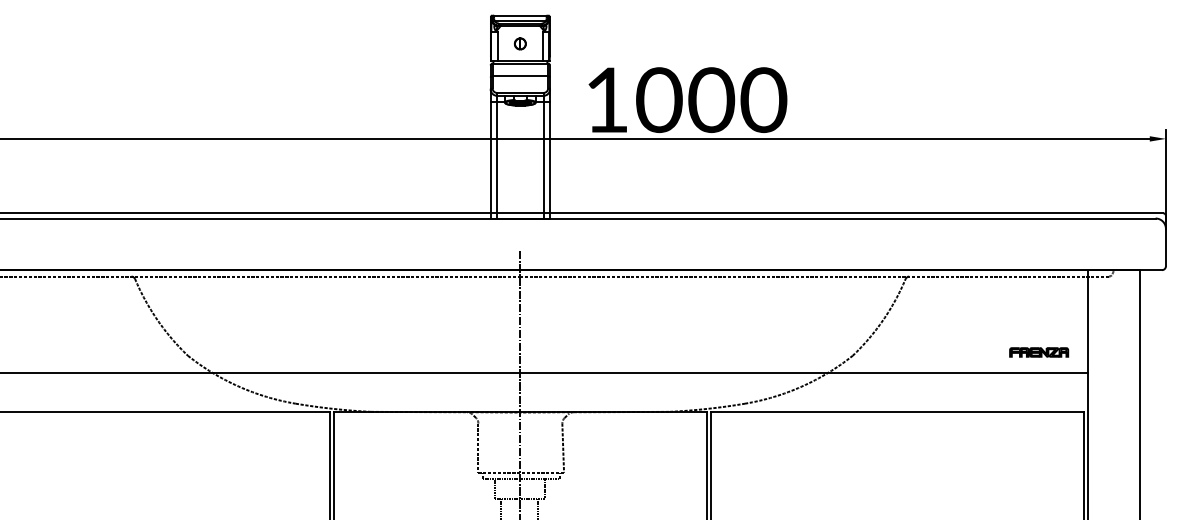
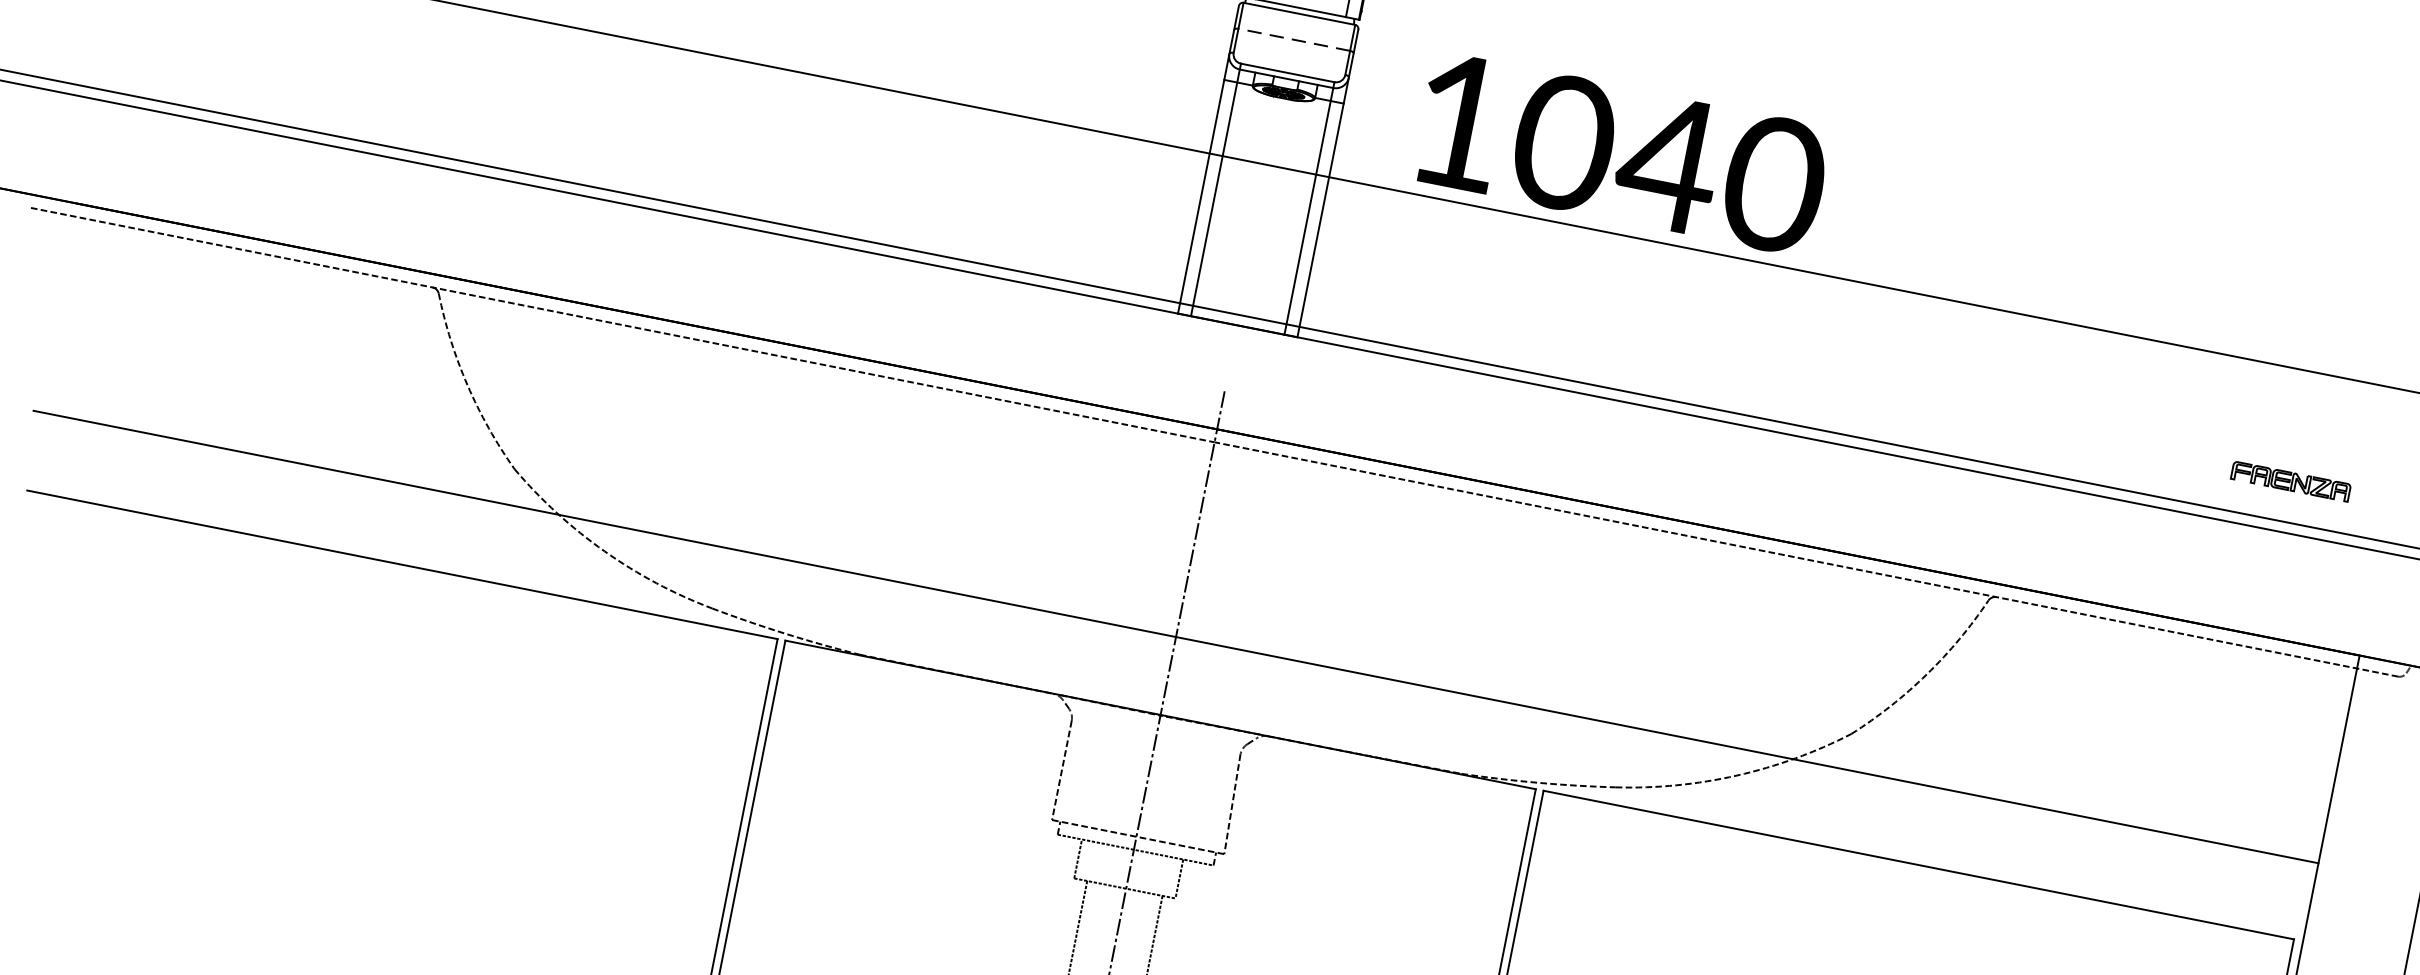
line: (520, 76) -> (1294, 39), solid -> dashed
text: (710, 100) -> (1667, 163), 1000 -> 1040
part: (1039, 352) -> (2291, 481), moved

